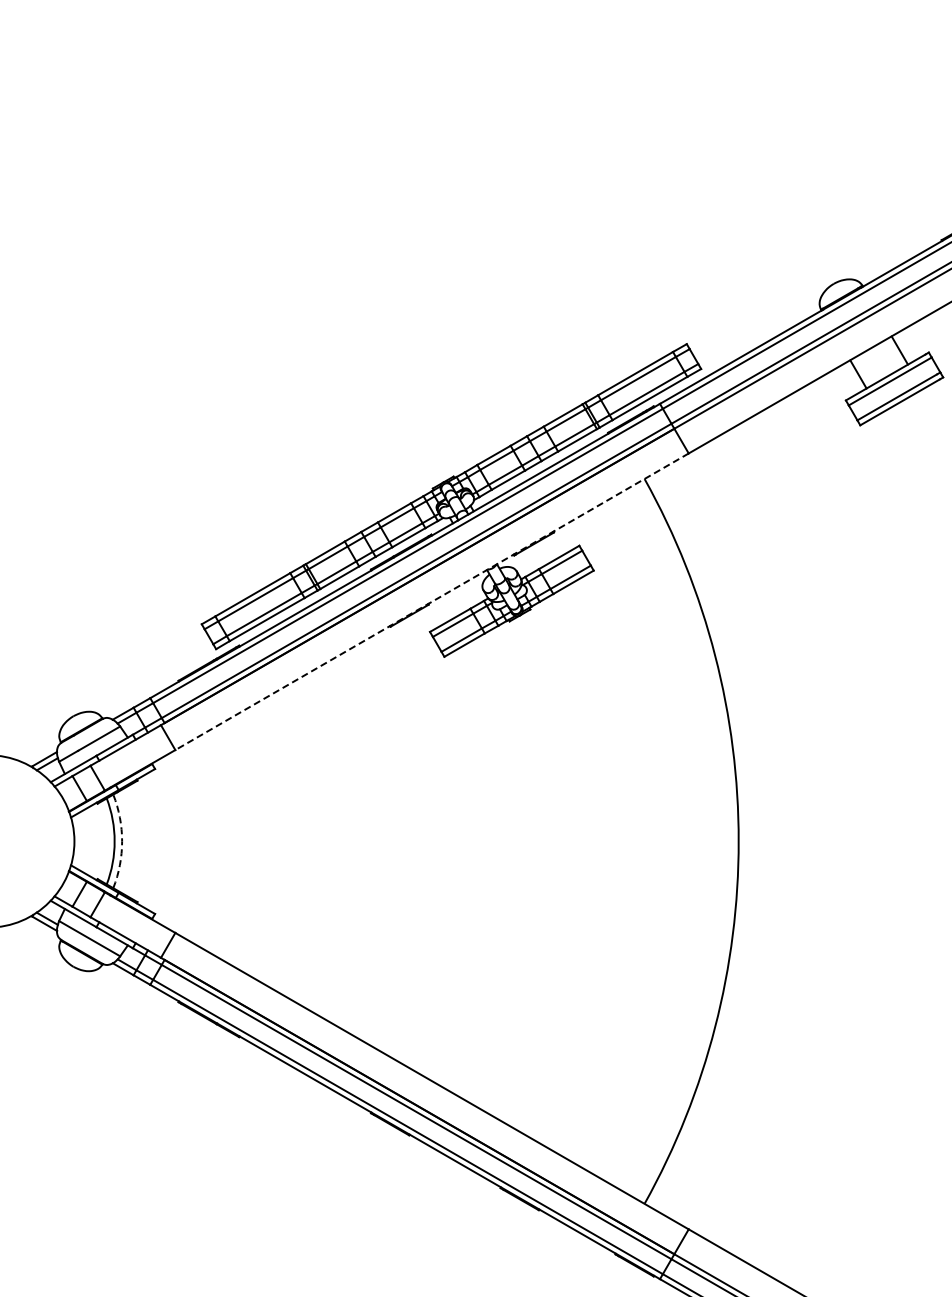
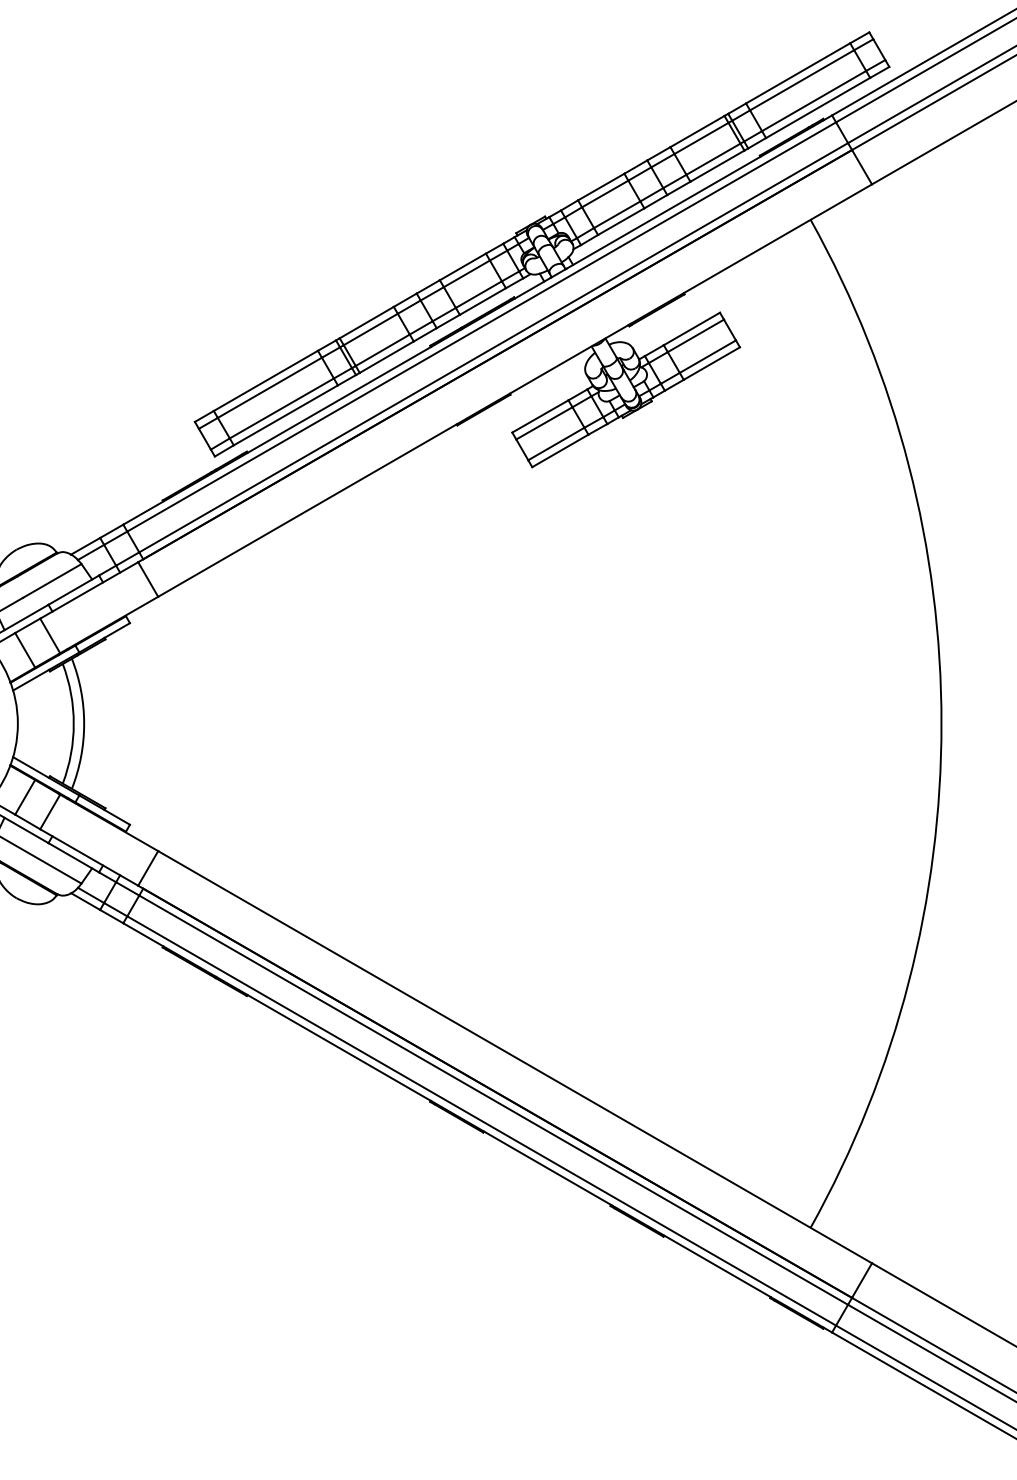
line: (431, 602) -> (514, 391), dashed -> solid
arc: (122, 841) -> (84, 723), dashed -> solid

